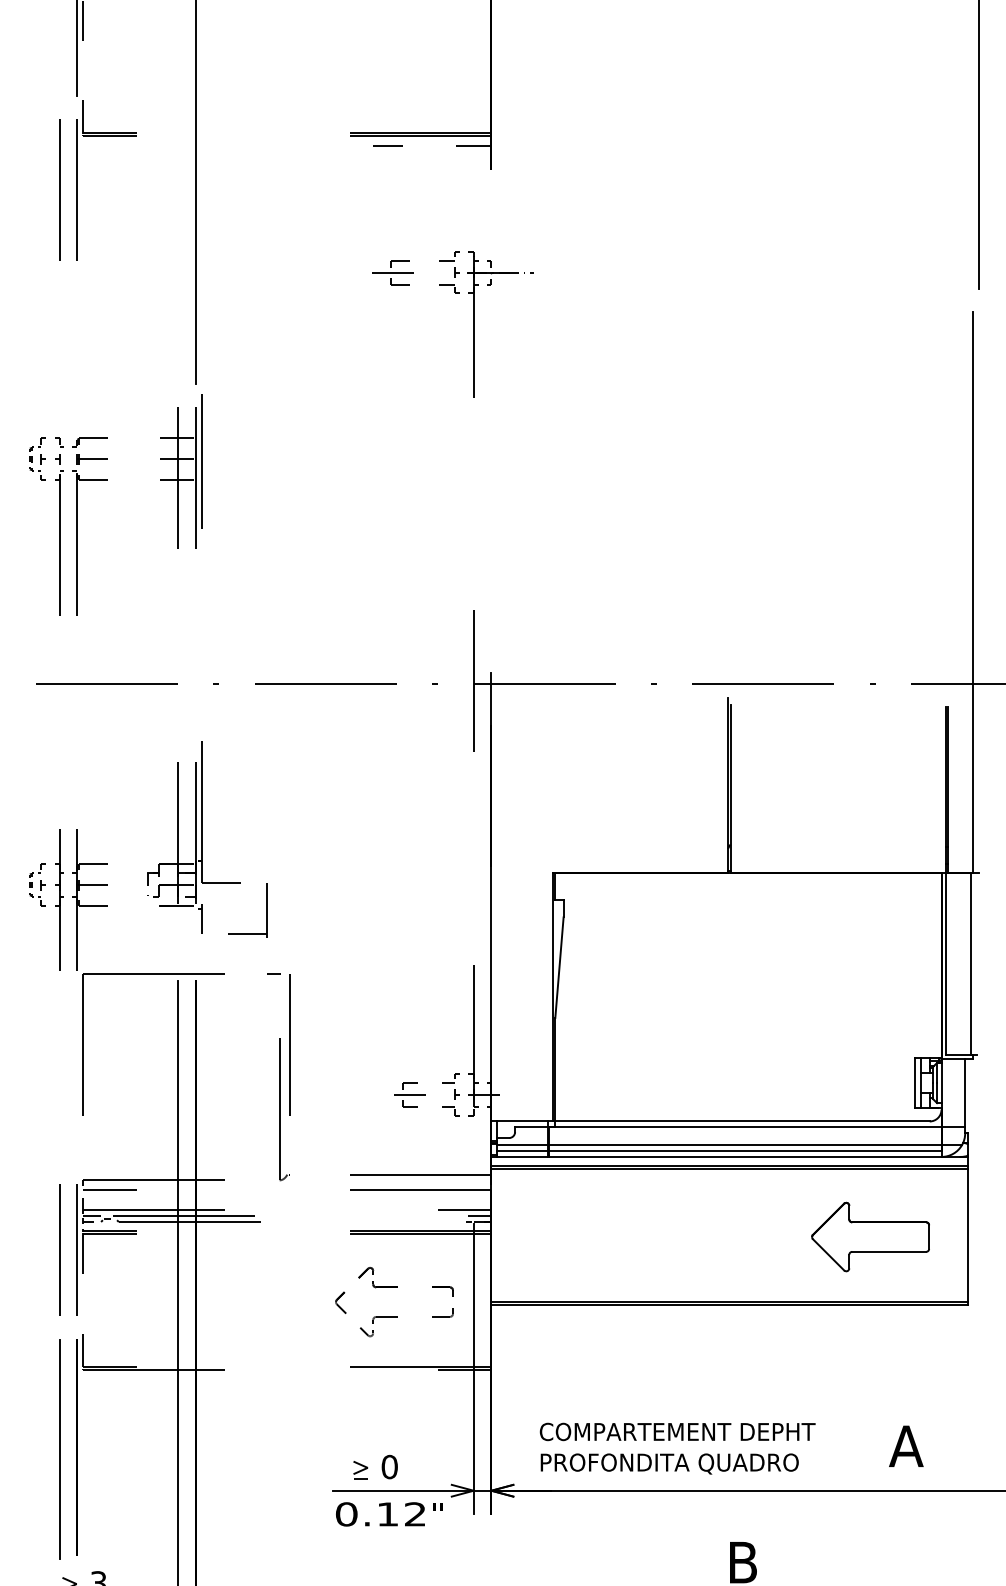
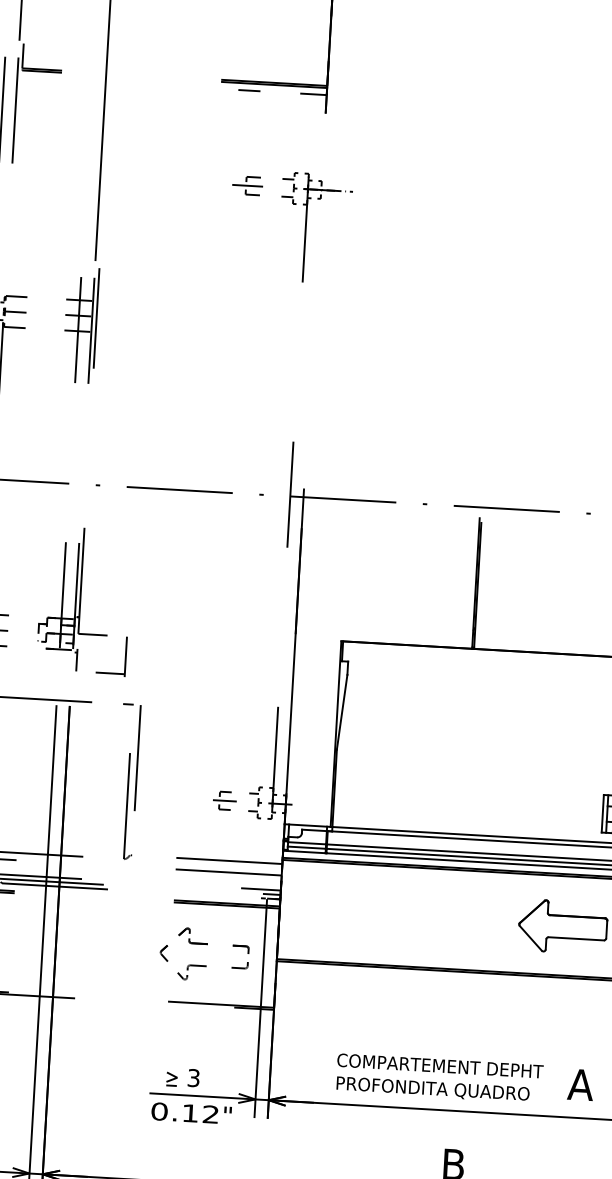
text: (677, 1448) -> (439, 1078), moved
text: (389, 1466) -> (193, 1077), 0 -> 3

